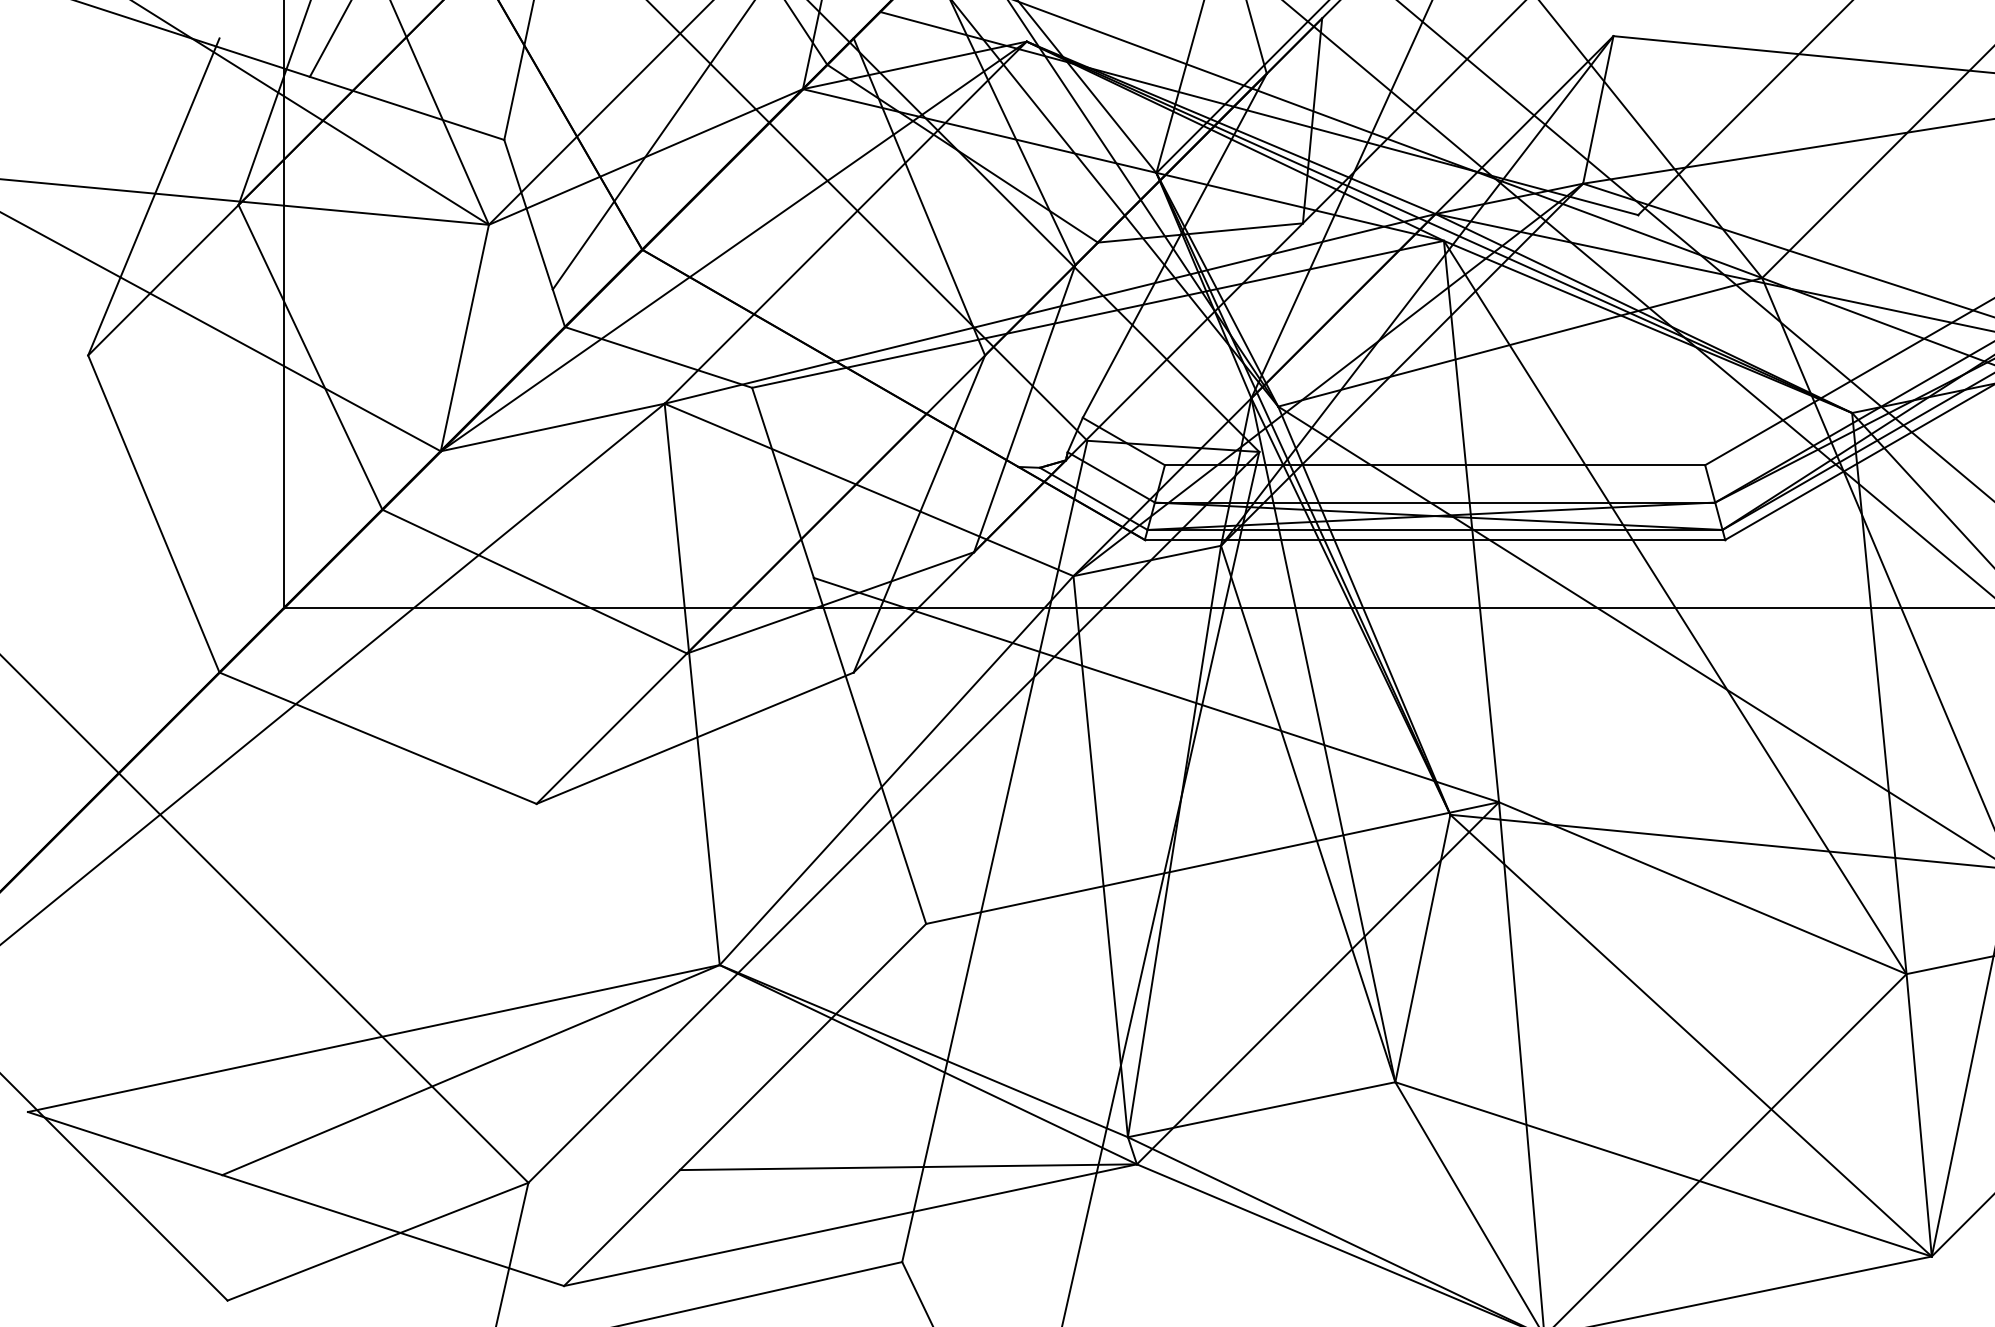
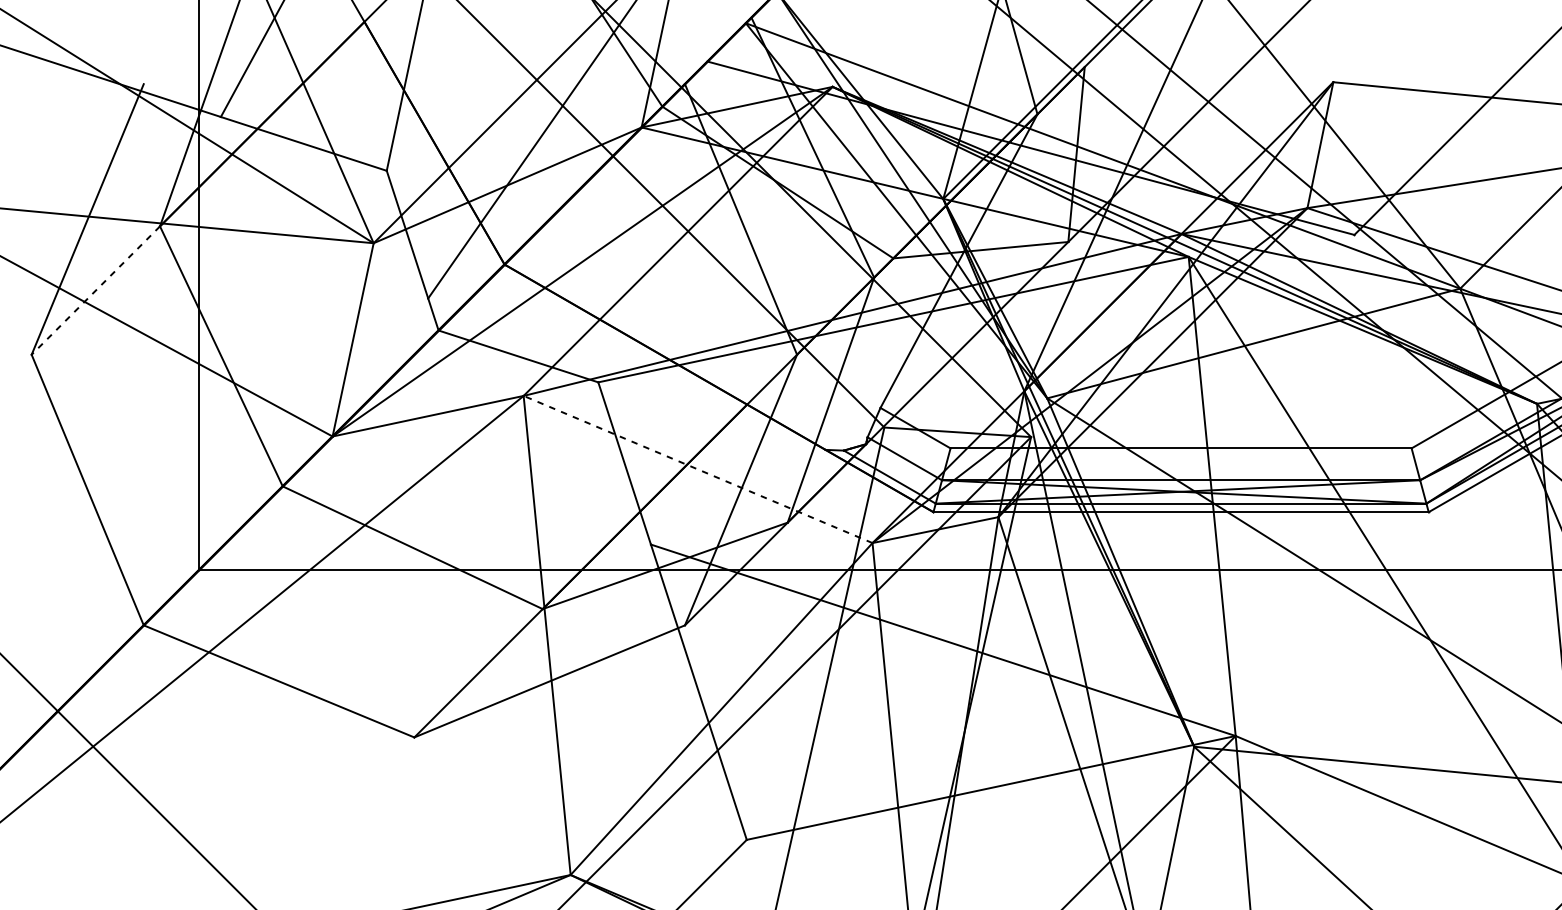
line: (163, 280) -> (95, 290), solid -> dashed
line: (869, 489) -> (698, 469), solid -> dashed

